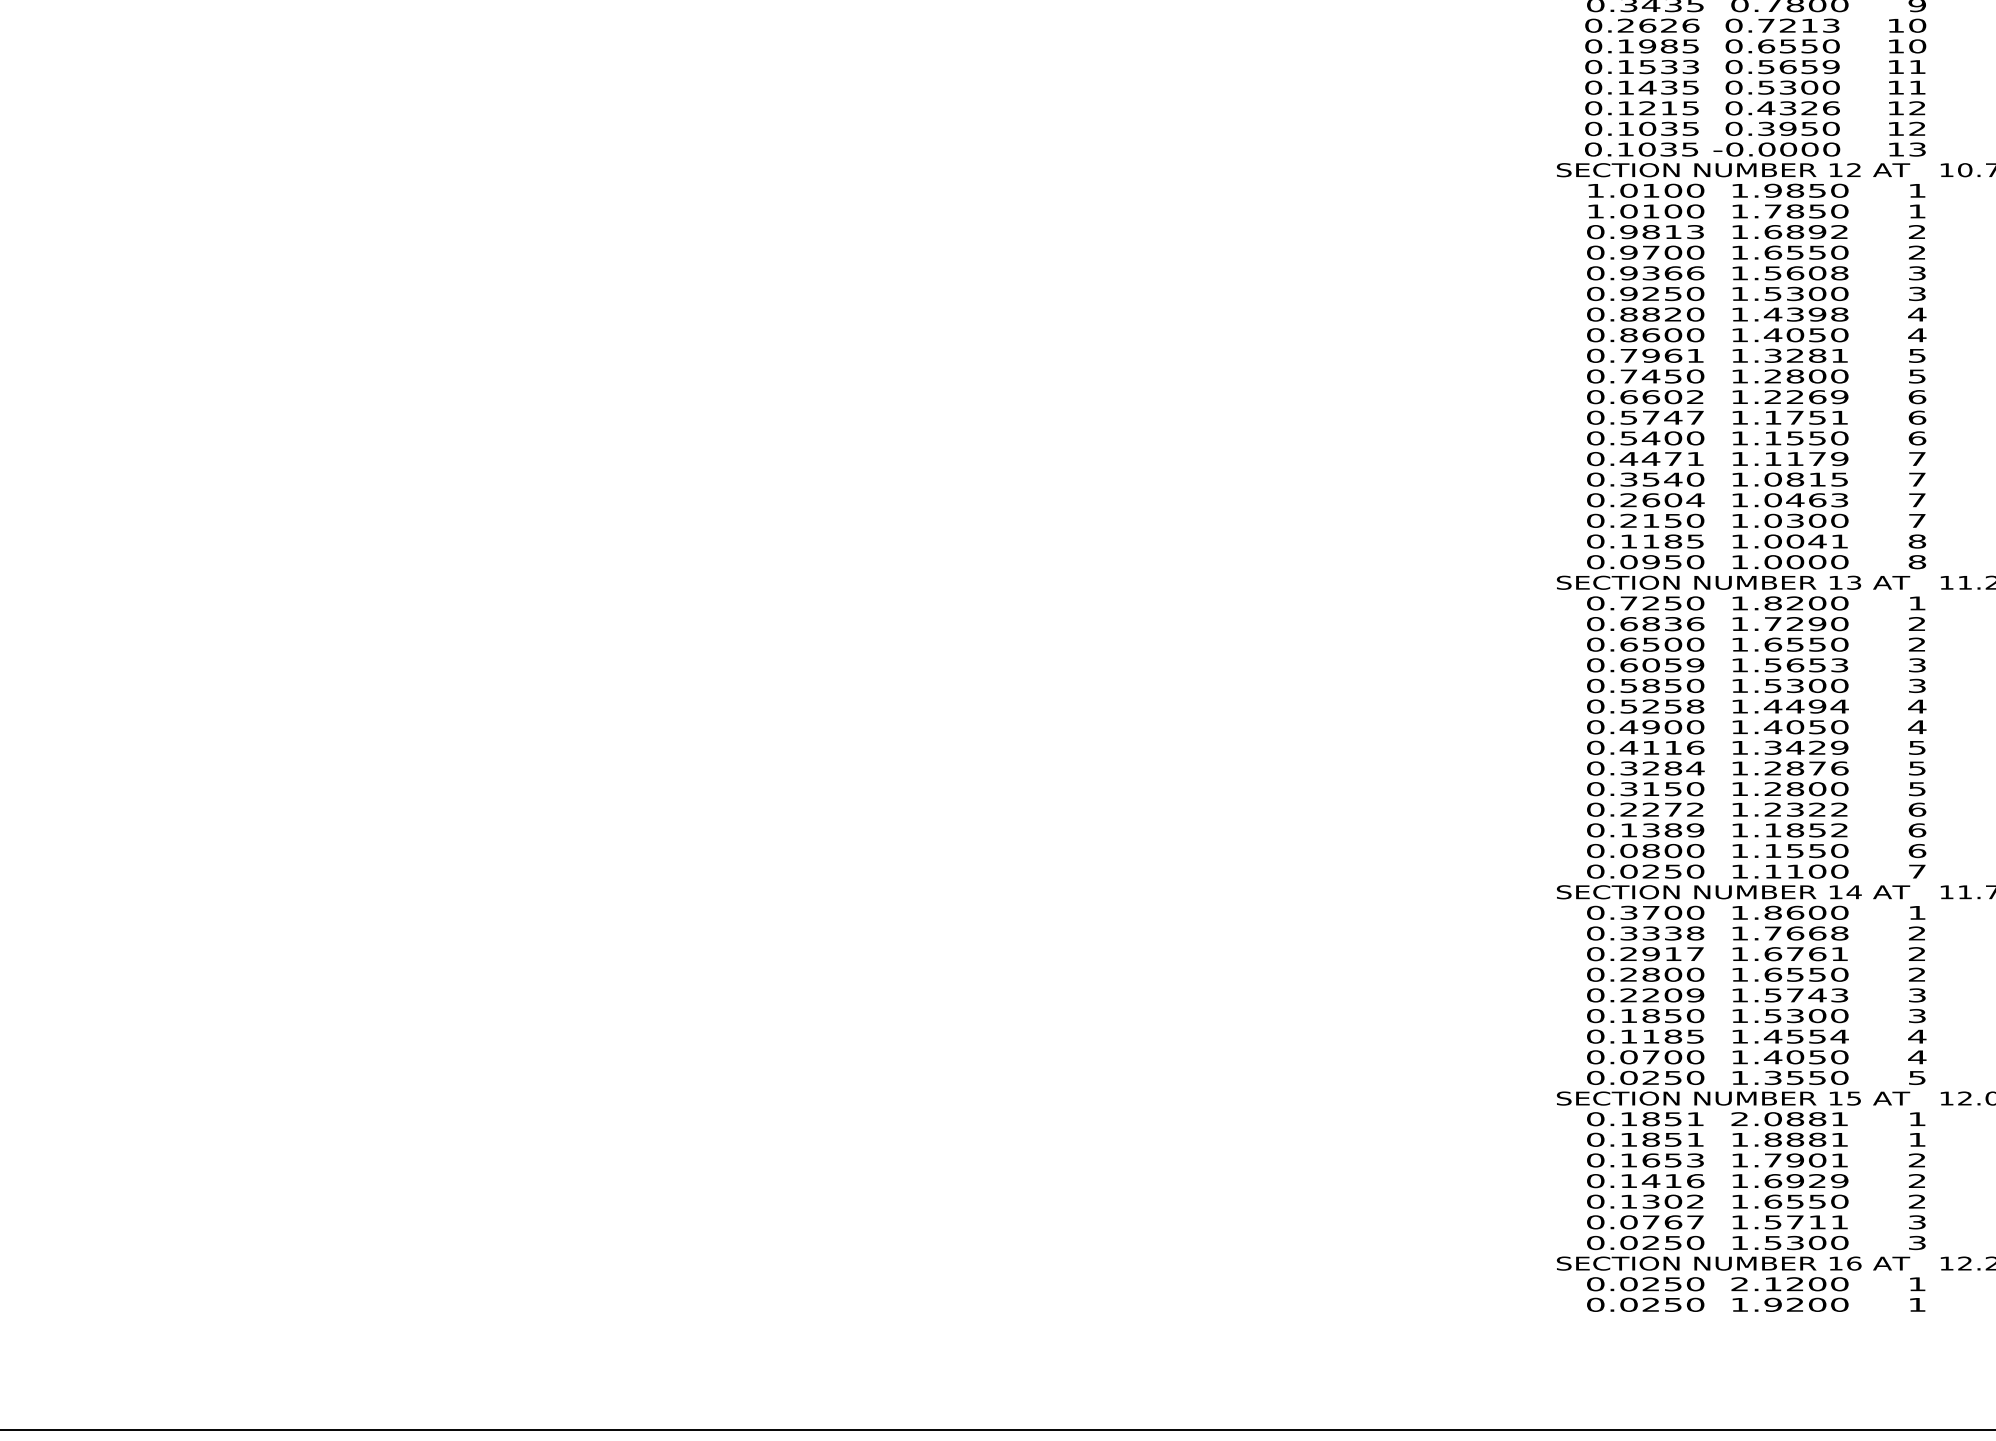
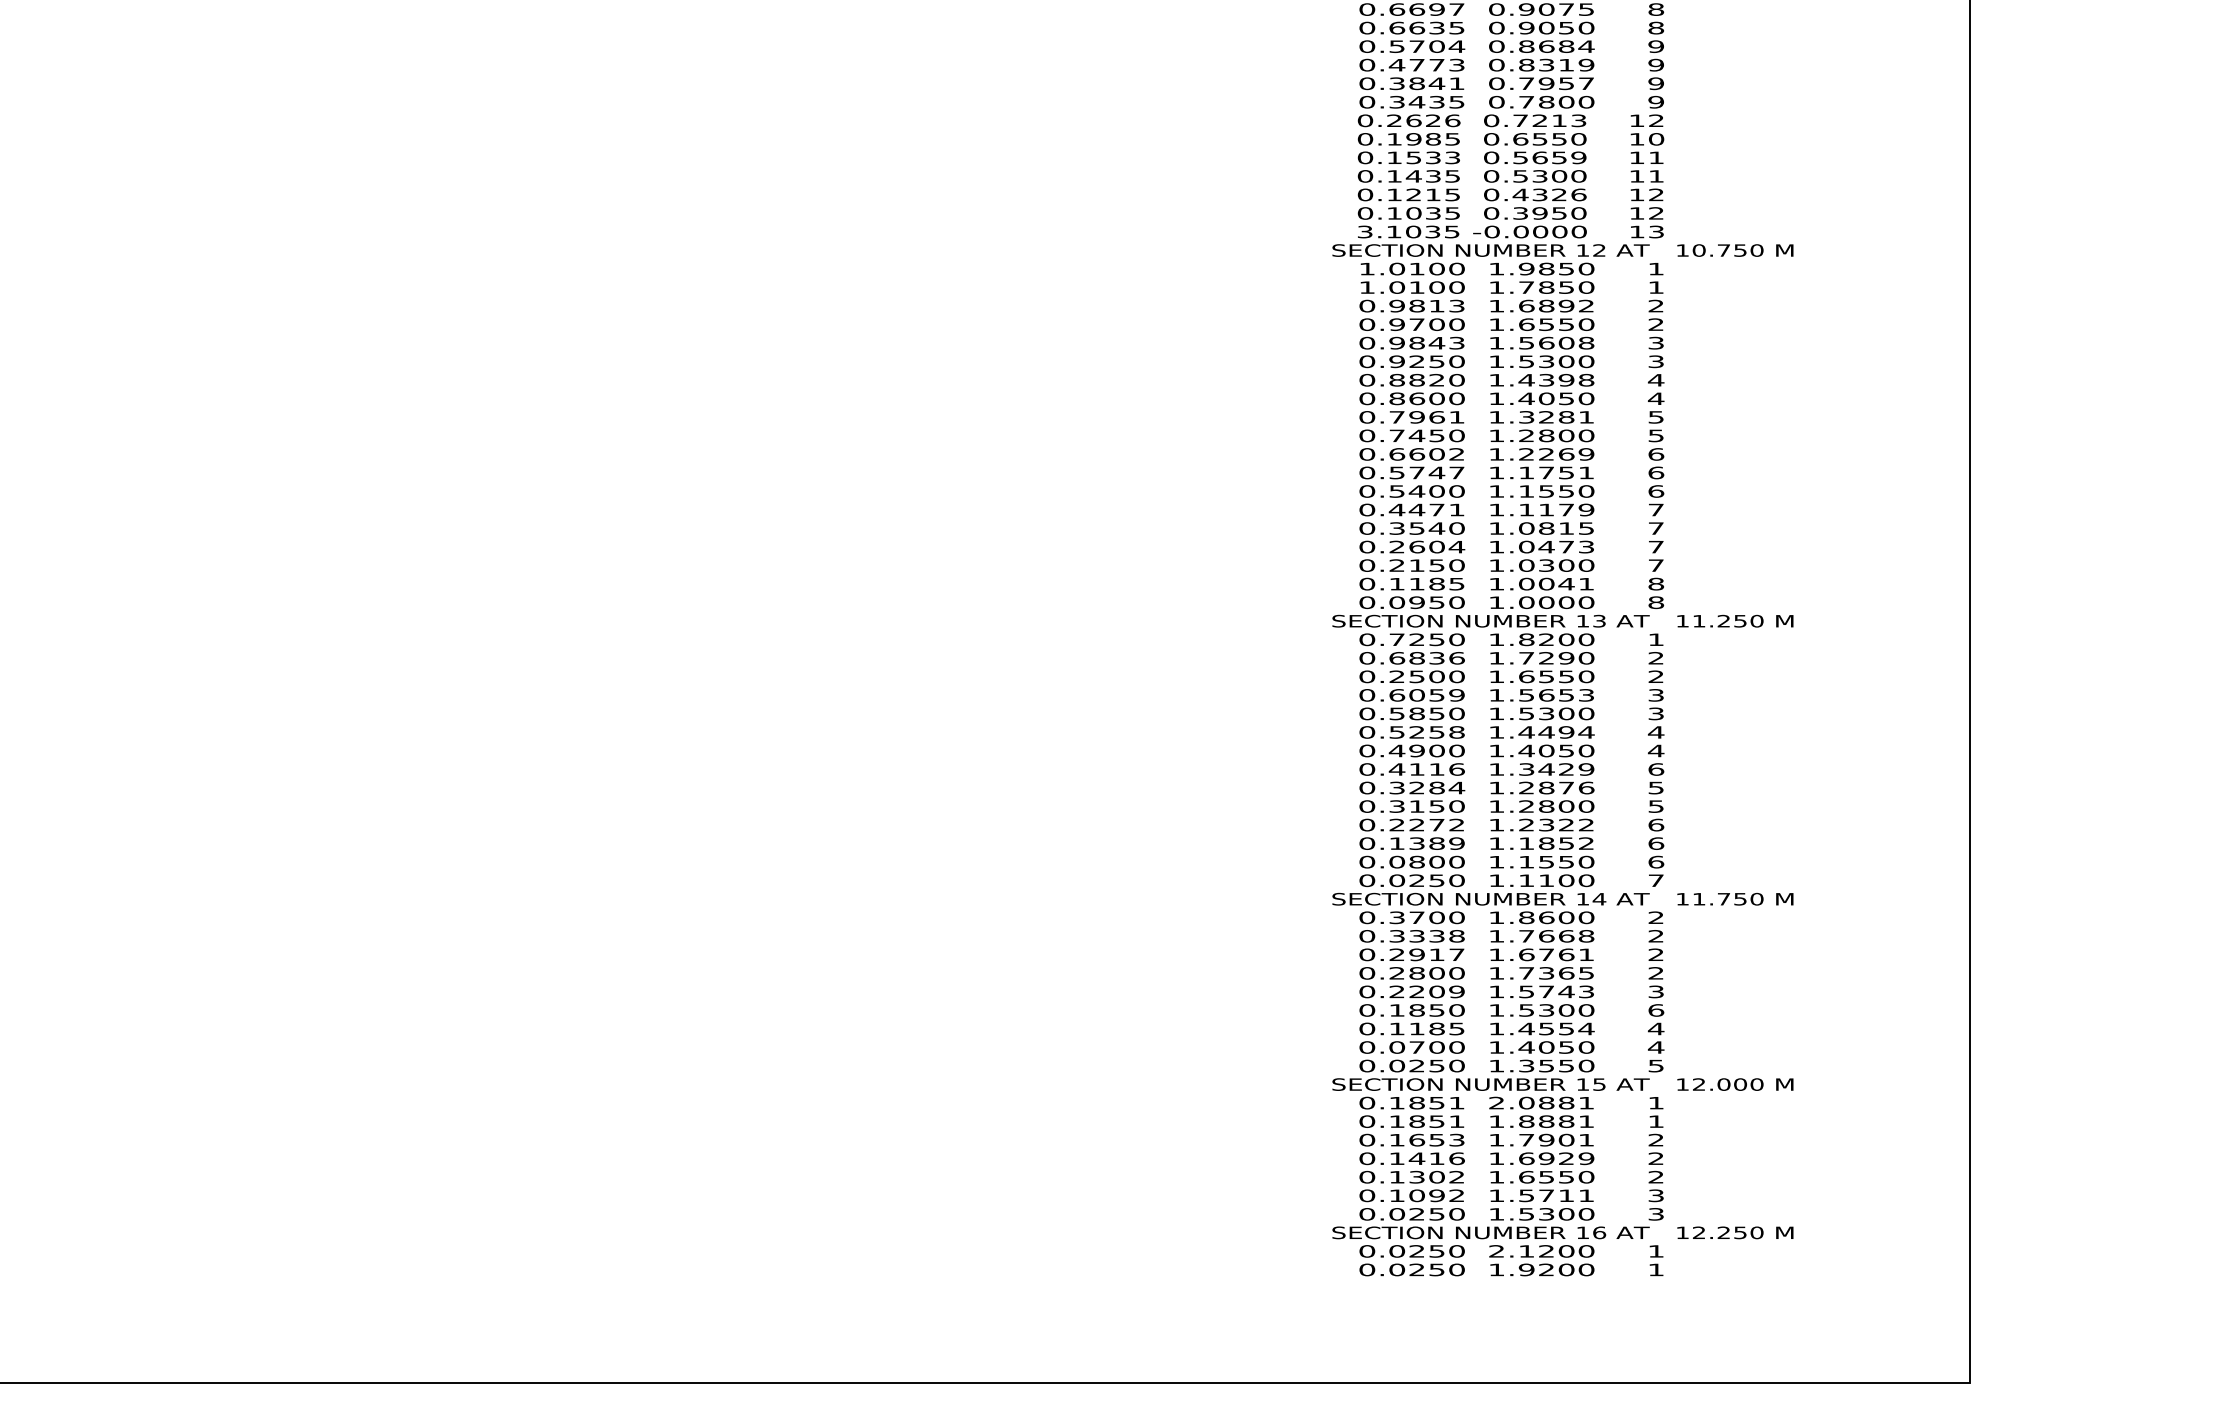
text: (1917, 25) -> (1656, 120), 10 -> 12
text: (1592, 148) -> (1364, 231), 0.1035 -> 3.1035
text: (1672, 272) -> (1436, 342), 0.9366 -> 0.9843
text: (1817, 499) -> (1566, 546), 1.0463 -> 1.0473
text: (1629, 644) -> (1397, 676), 0.6500 -> 0.2500
text: (1917, 747) -> (1656, 769), 5 -> 6
text: (1916, 912) -> (1655, 917), 1 -> 2
text: (1806, 974) -> (1556, 973), 1.6550 -> 1.7365
text: (1917, 1016) -> (1656, 1010), 3 -> 6
text: (1661, 1222) -> (1426, 1195), 0.0767 -> 0.1092

